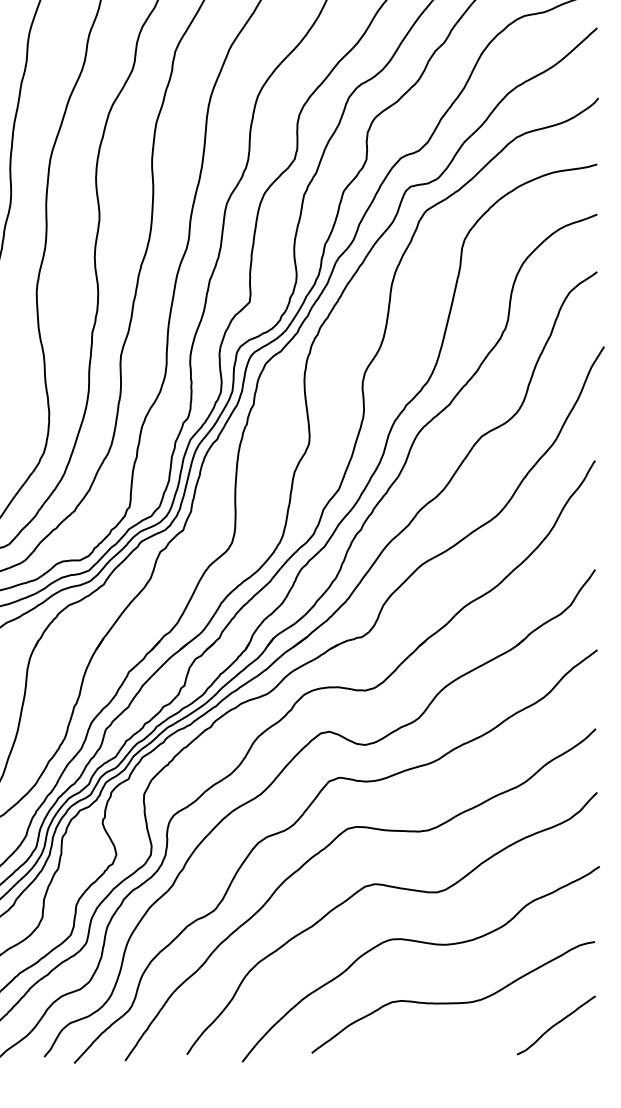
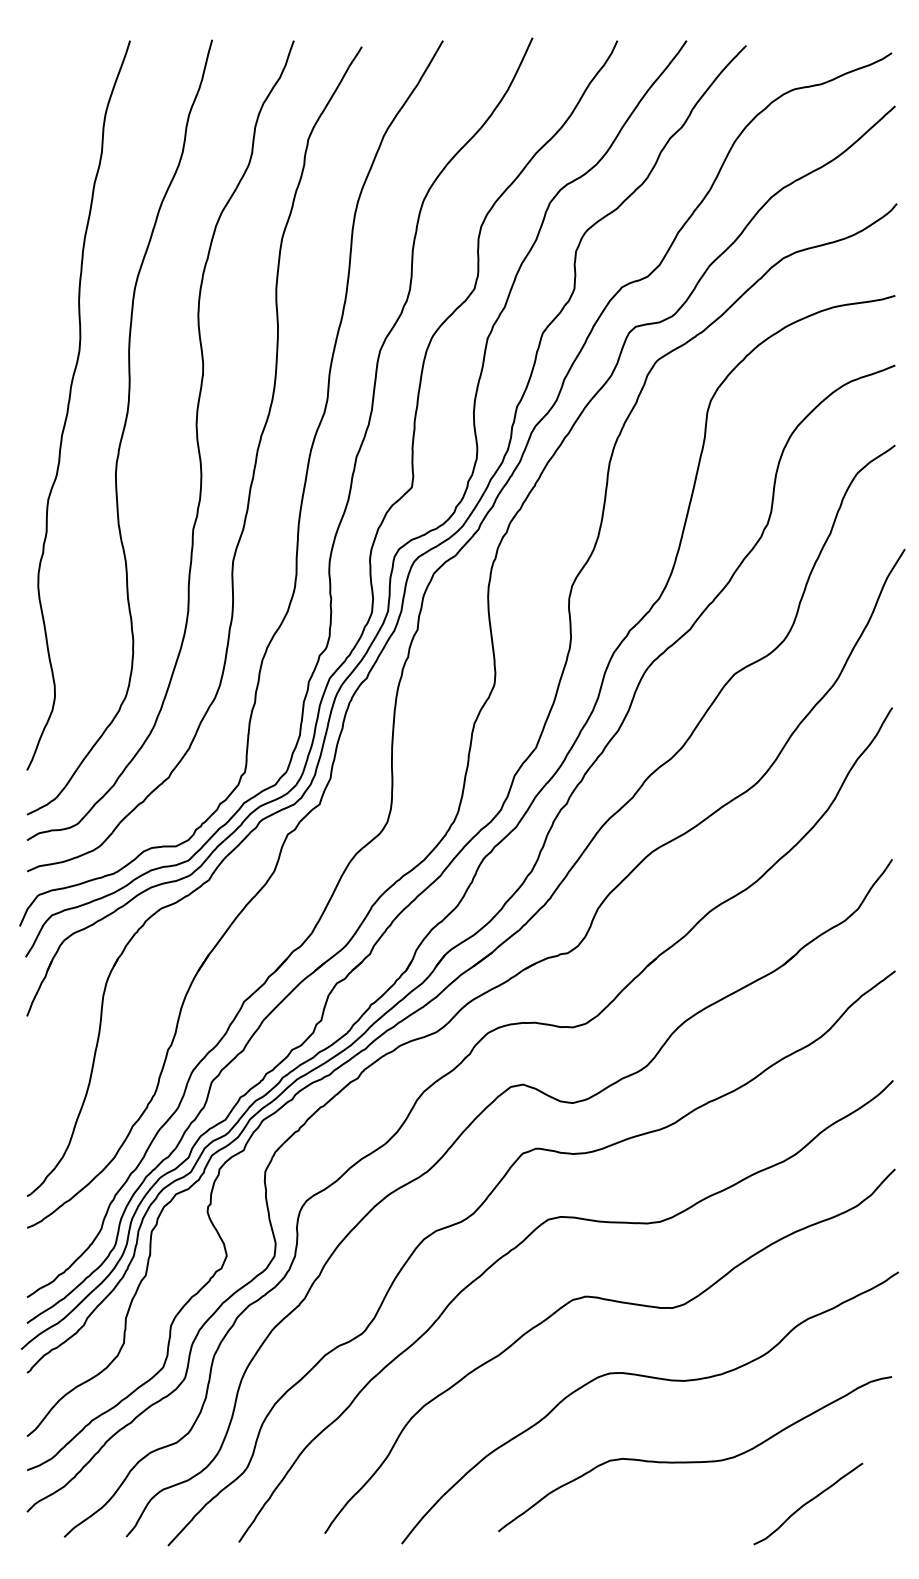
curve: (556, 1025) -> (808, 1503), moved

